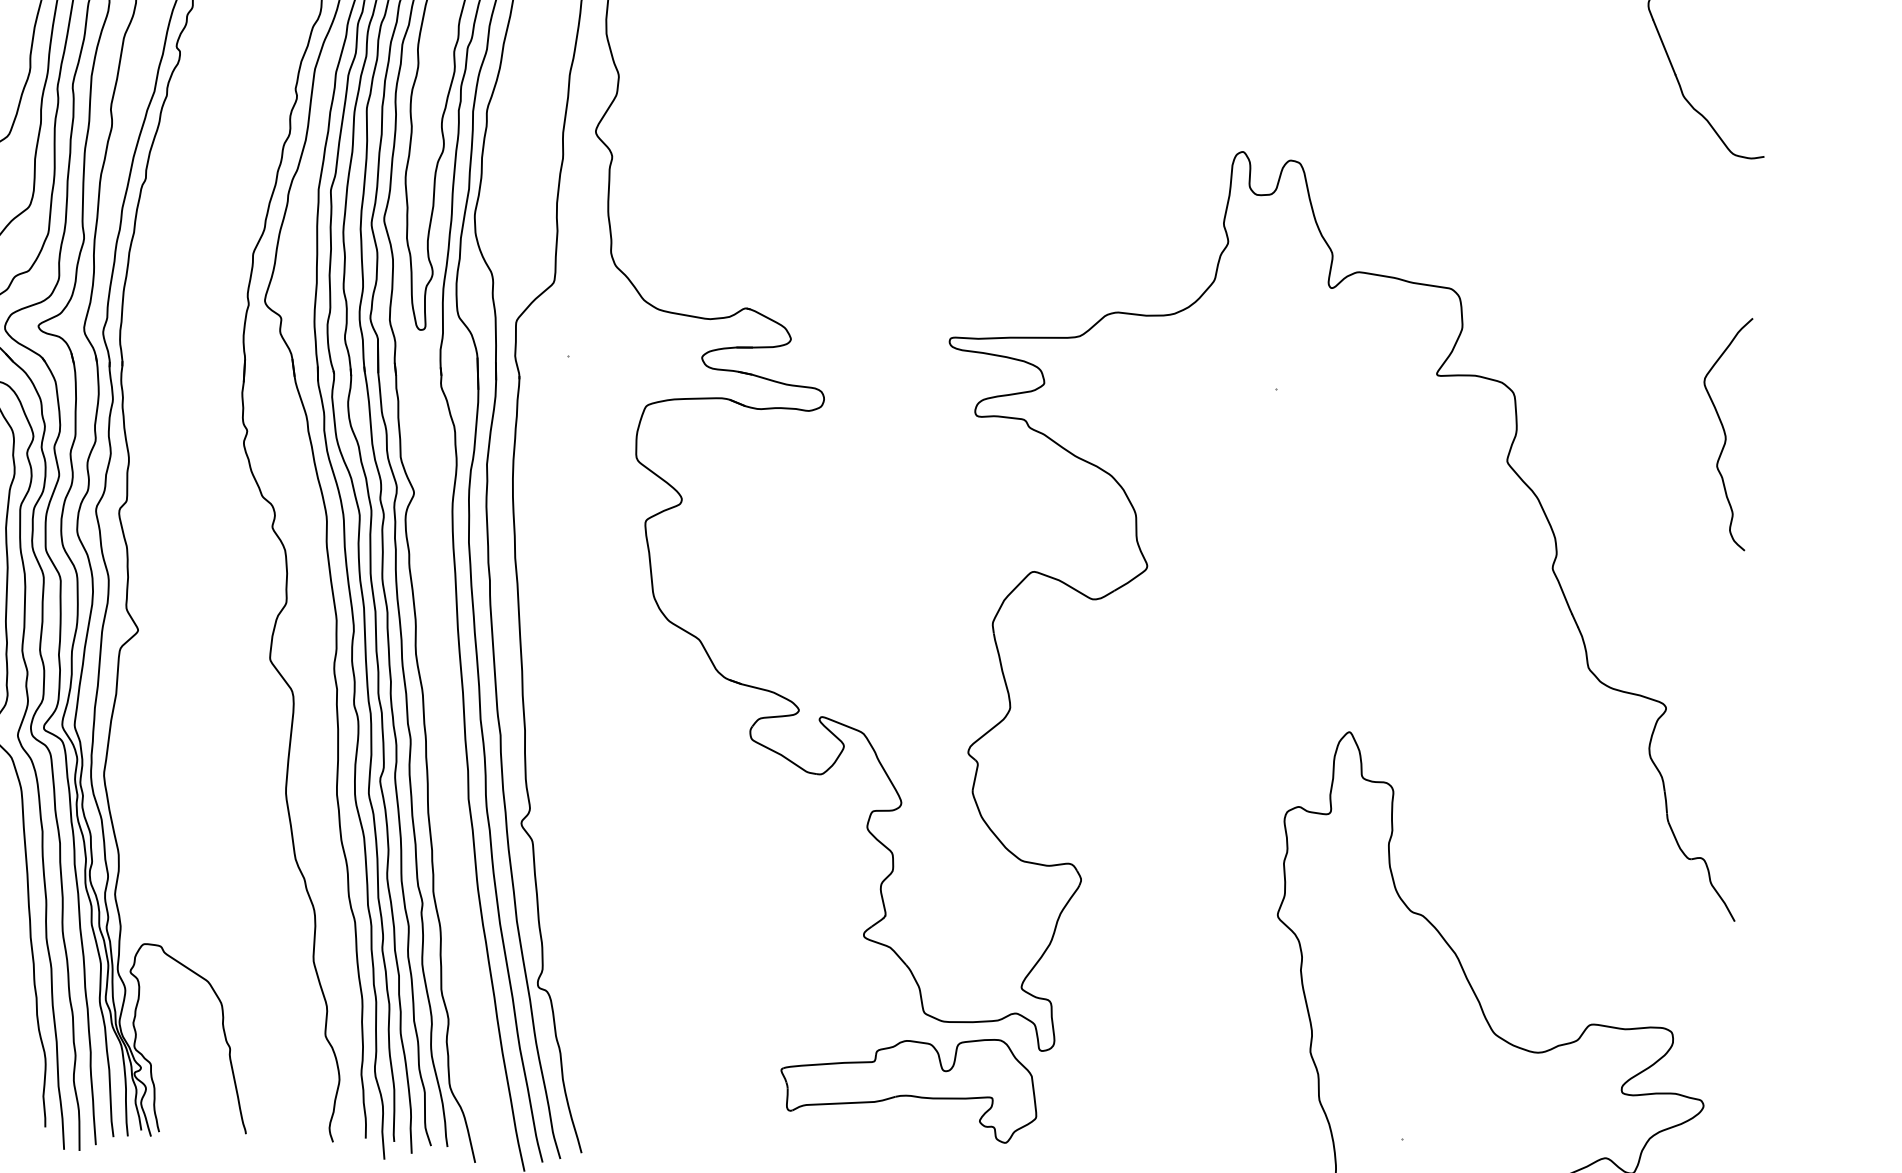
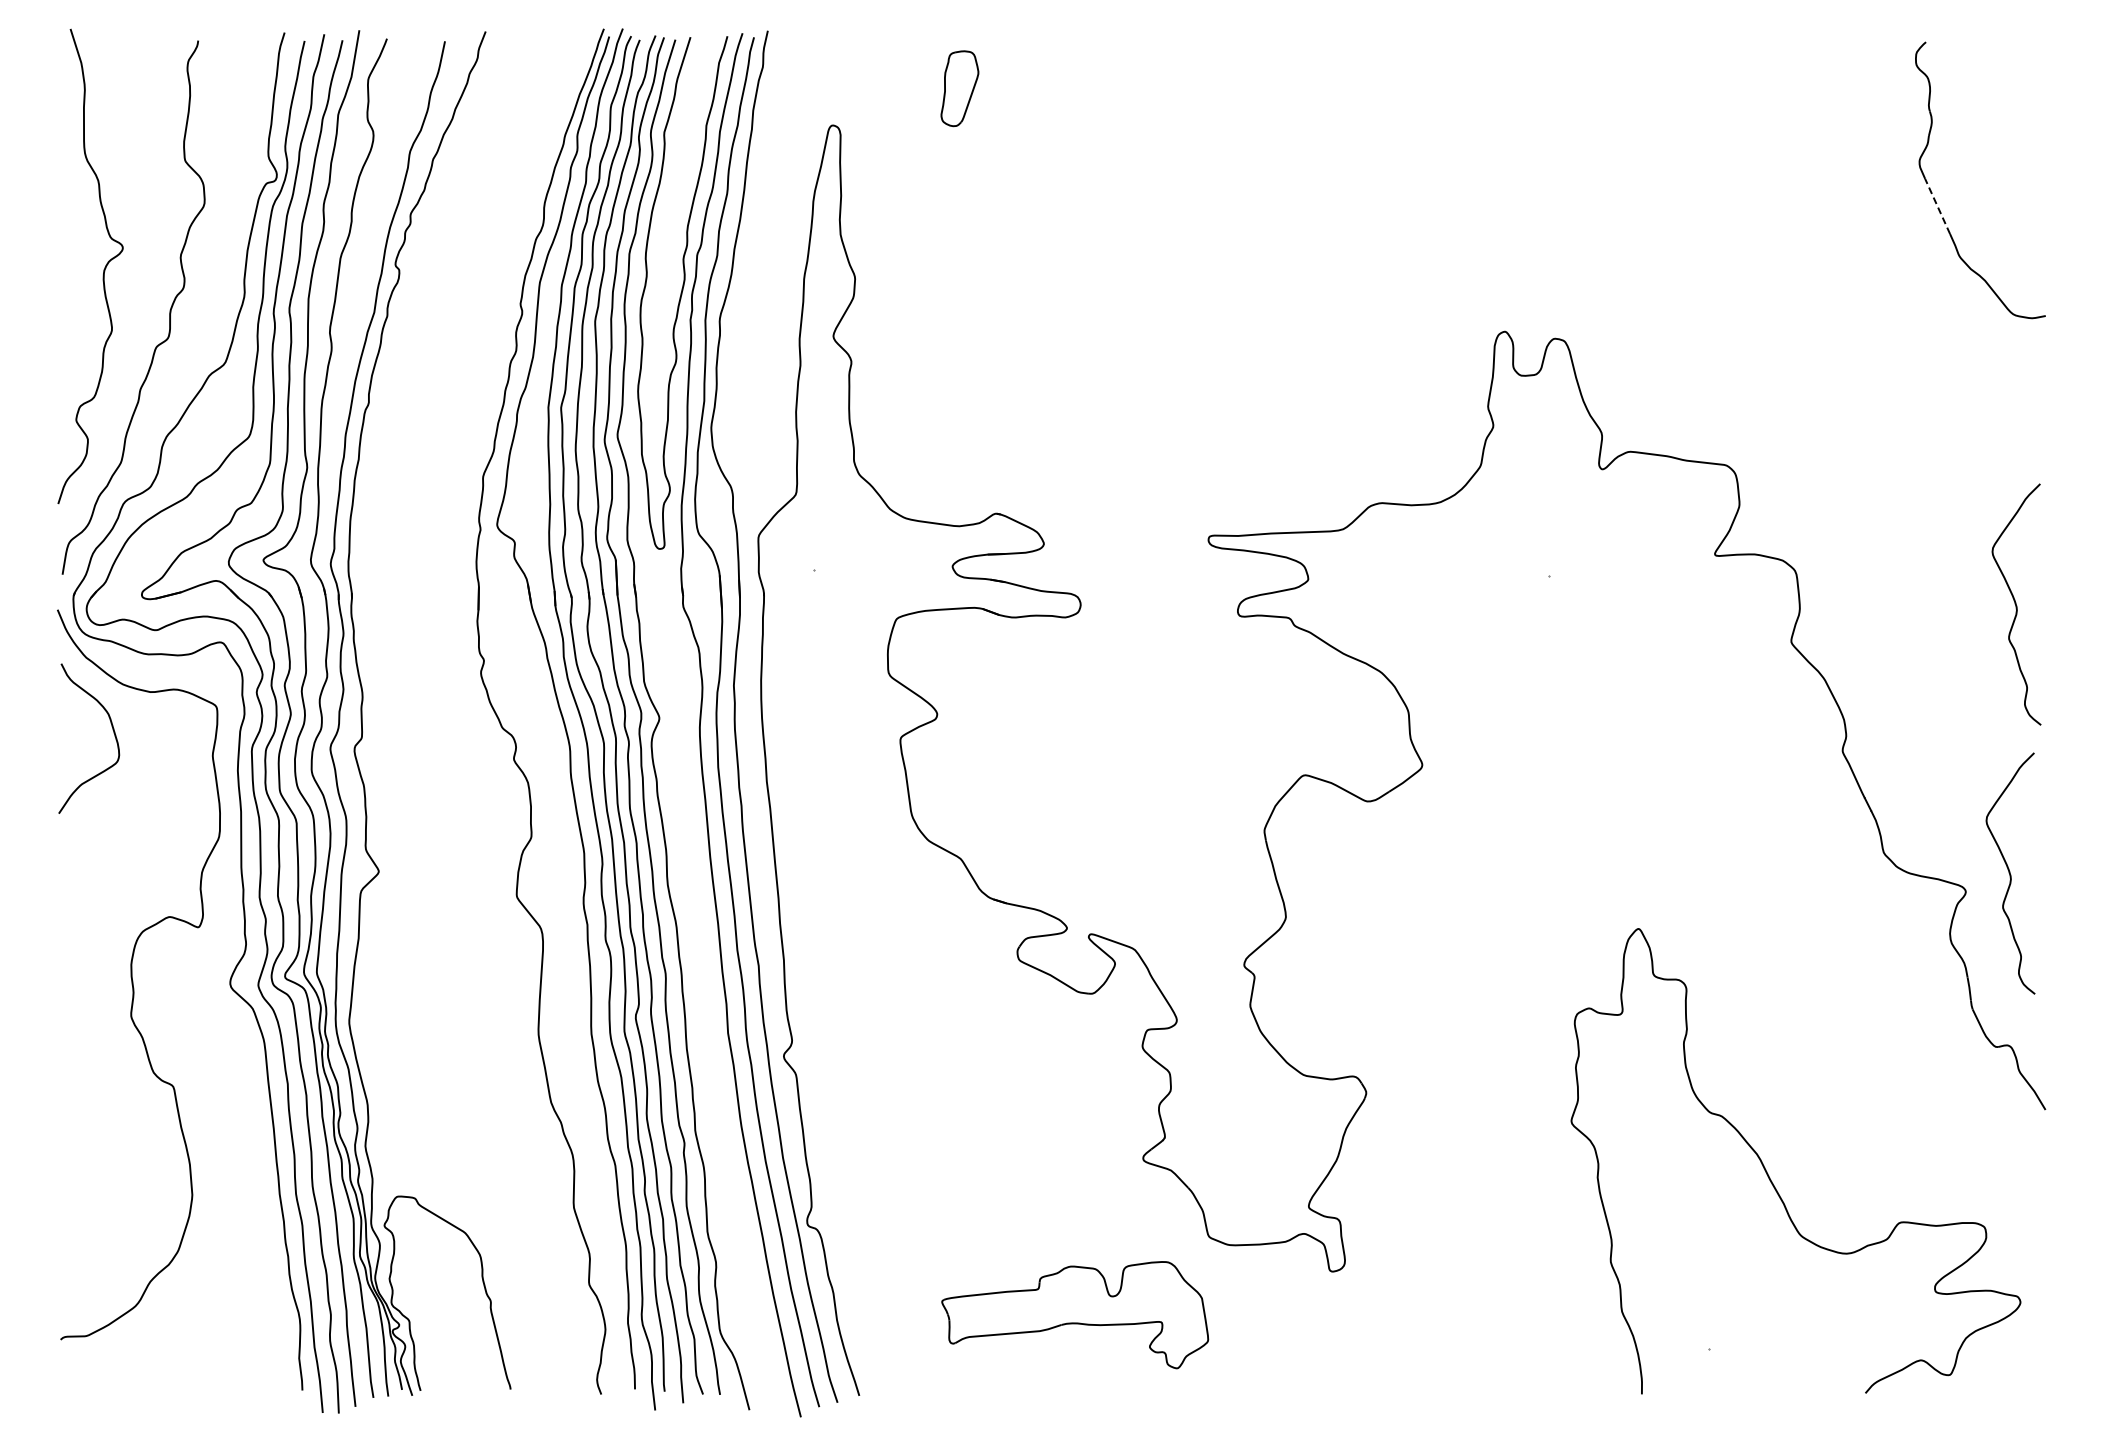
line: (1664, 47) -> (1937, 206), solid -> dashed
curve: (1709, 692) -> (2010, 873), added
part: (909, 1088) -> (1075, 1315), moved

